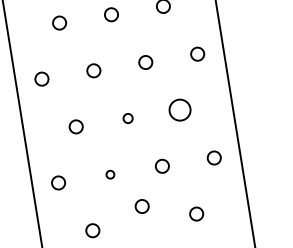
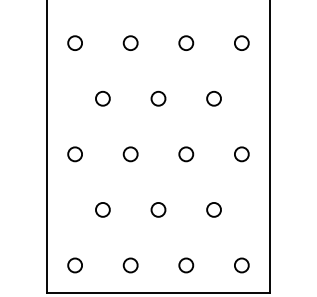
circle: (179, 110) -> (213, 98), size x0.62
circle: (128, 118) -> (158, 98), size x1.43
circle: (110, 174) -> (130, 154), size x1.67
circle: (142, 206) -> (158, 209), moved

